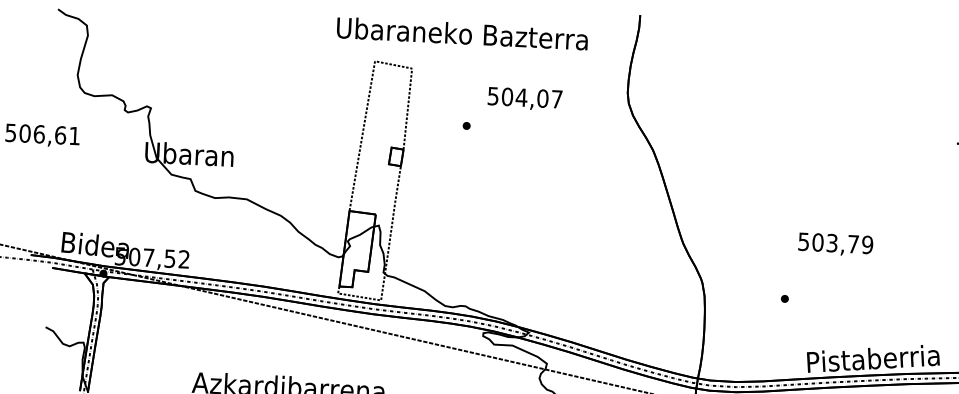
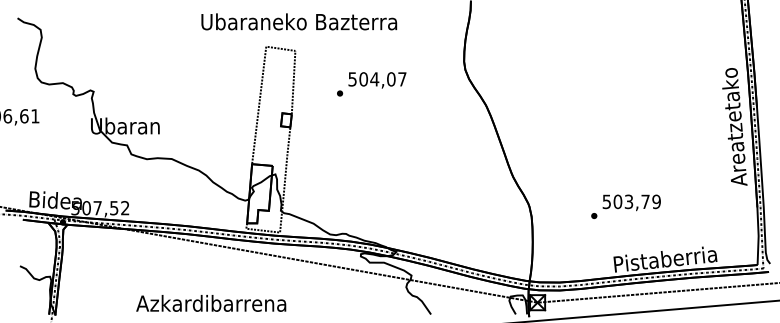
text: (462, 33) -> (299, 21), moved
text: (525, 99) -> (377, 80), moved
text: (835, 244) -> (631, 202), moved

